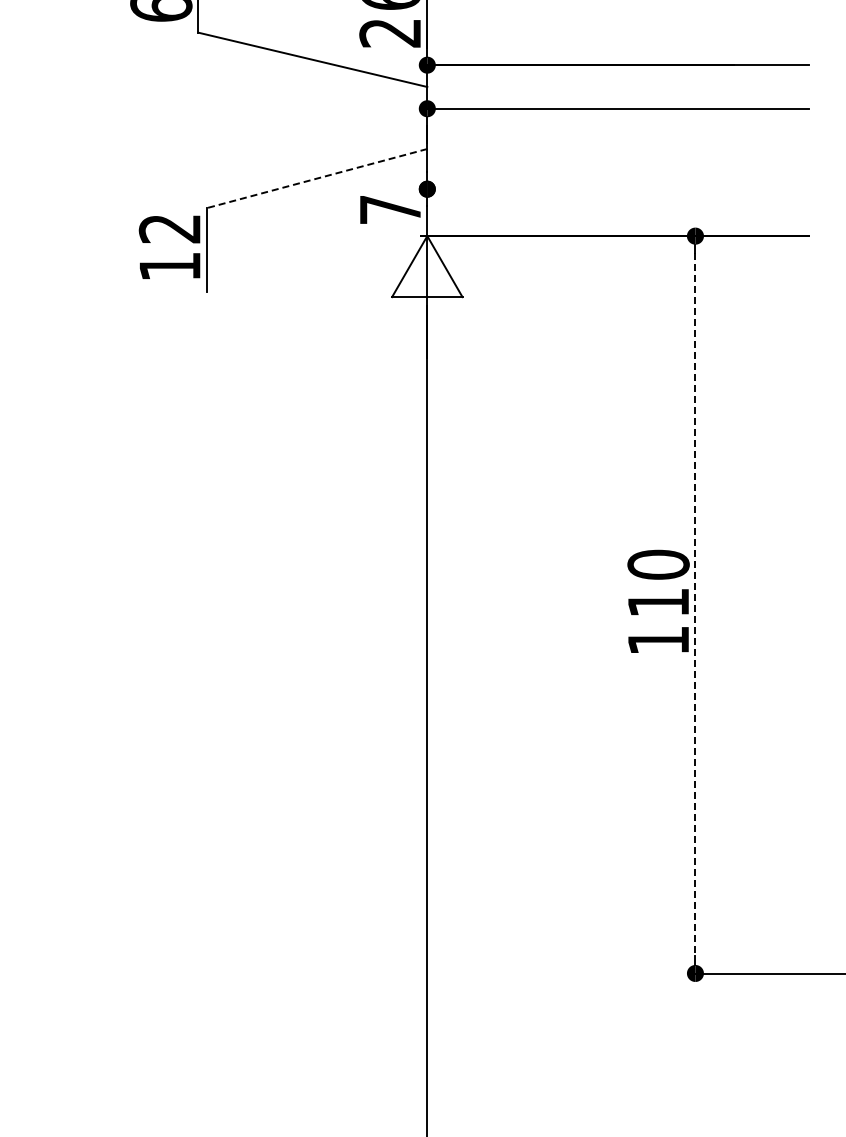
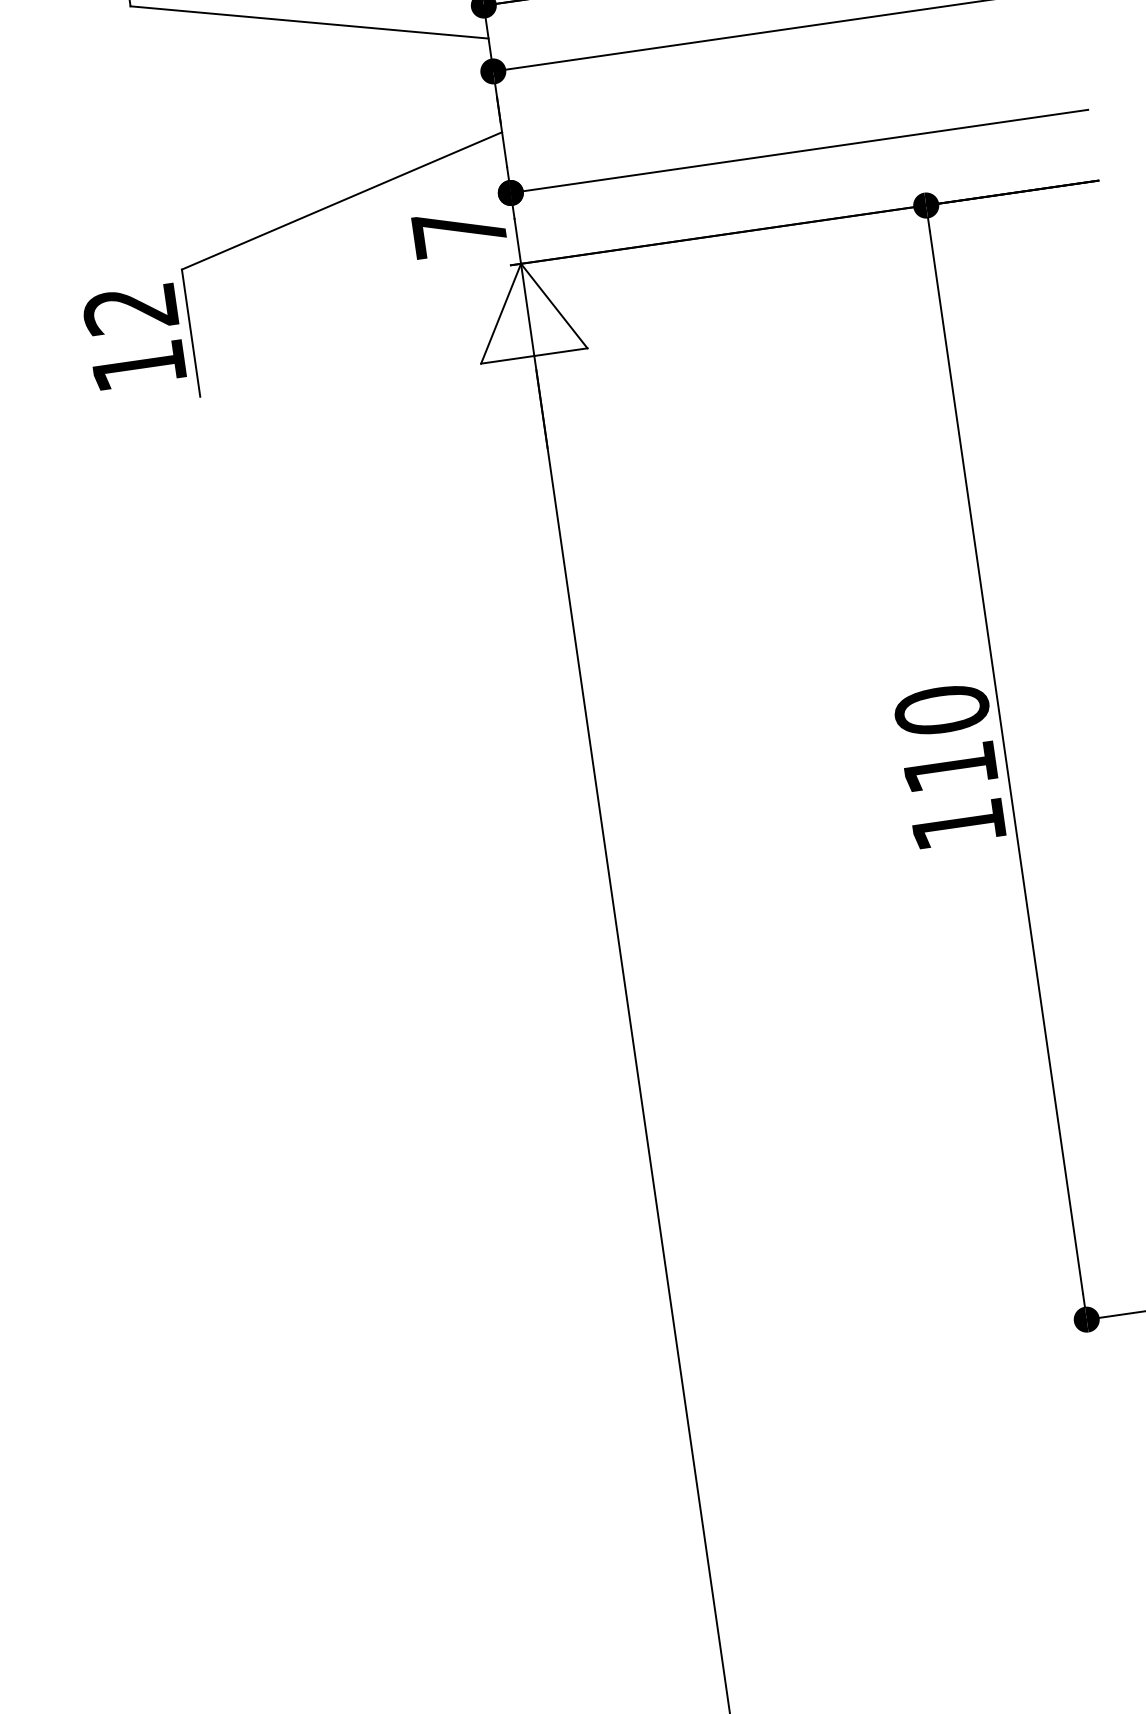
line: (316, 178) -> (341, 200), dashed -> solid
line: (614, 189) -> (793, 152), added
line: (695, 604) -> (1006, 762), dashed -> solid

